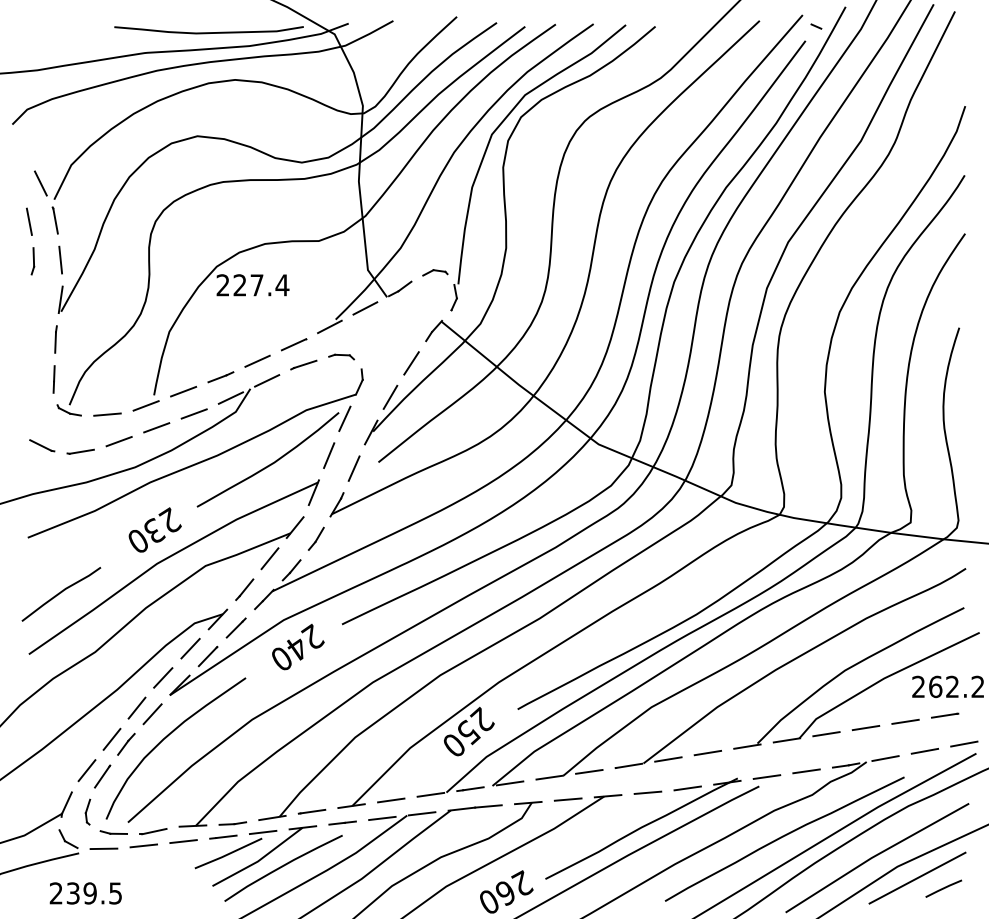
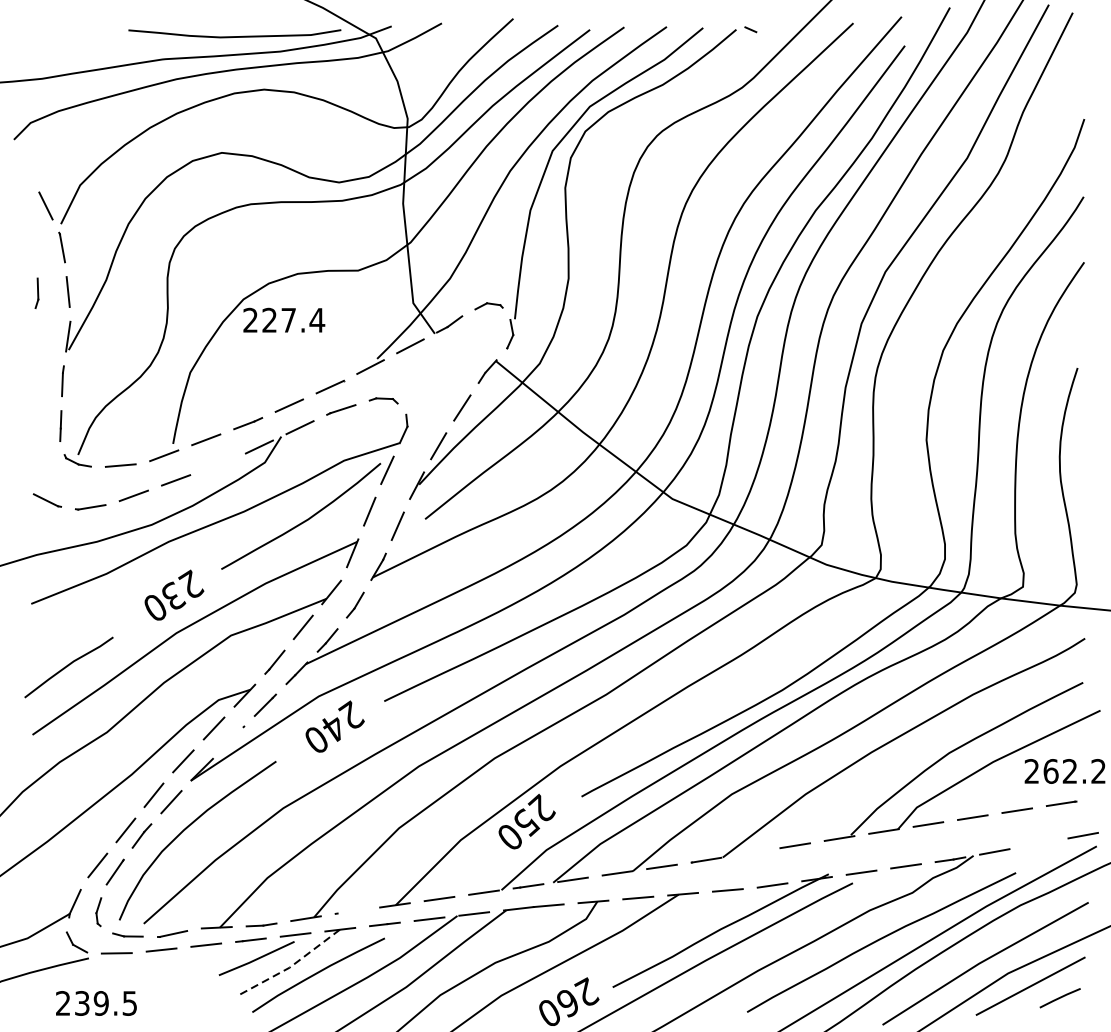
line: (816, 26) -> (750, 29), moved
line: (28, 221) -> (32, 248), removed
line: (193, 413) -> (217, 464), removed
line: (207, 656) -> (233, 737), removed
line: (924, 750) -> (1038, 842), removed
line: (668, 759) -> (750, 852), removed
line: (312, 811) -> (351, 911), removed
line: (259, 860) -> (291, 966), solid -> dashed

